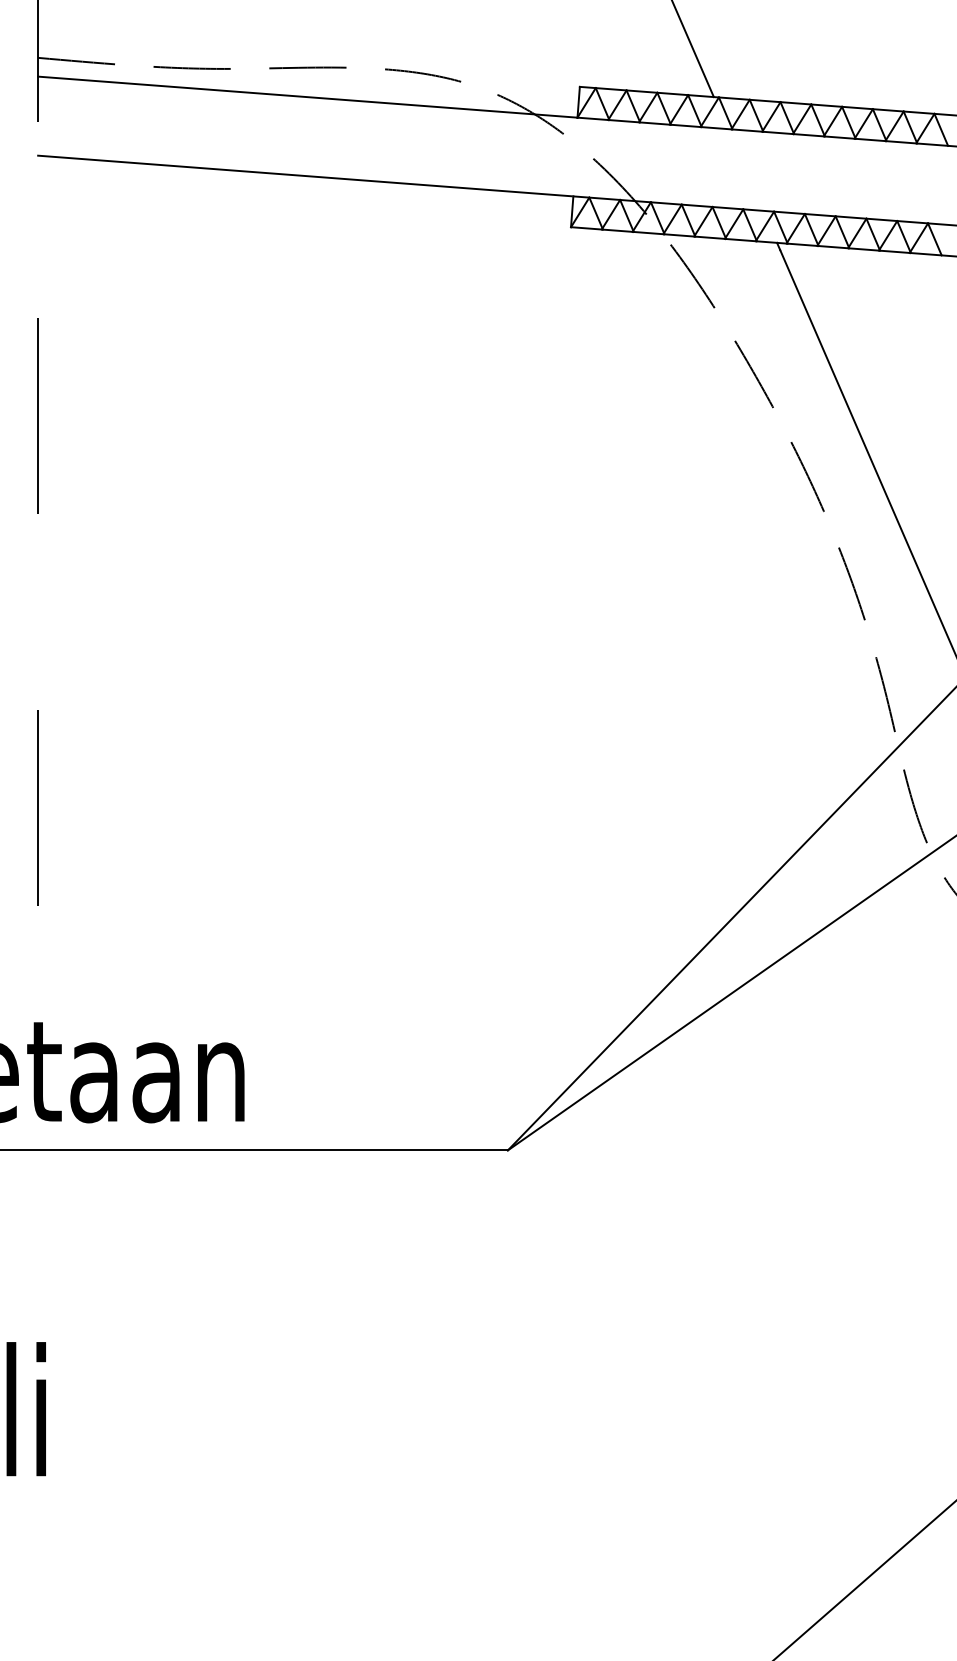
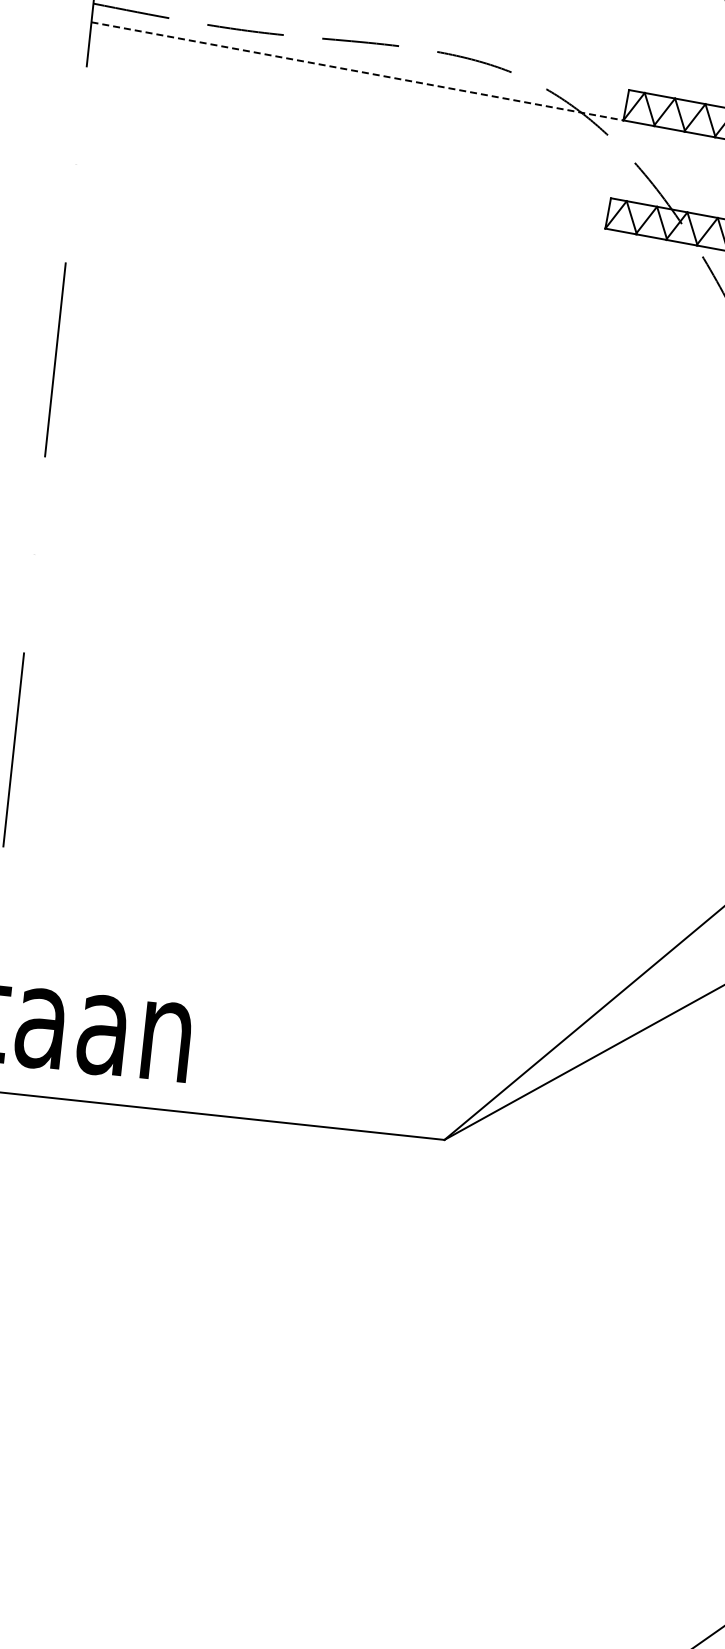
line: (308, 97) -> (358, 71), solid -> dashed
line: (304, 175) -> (345, 148), removed

